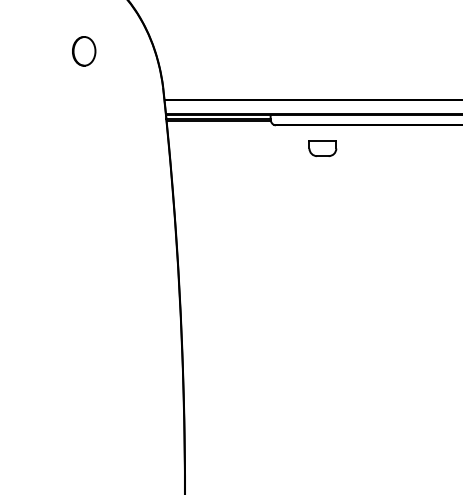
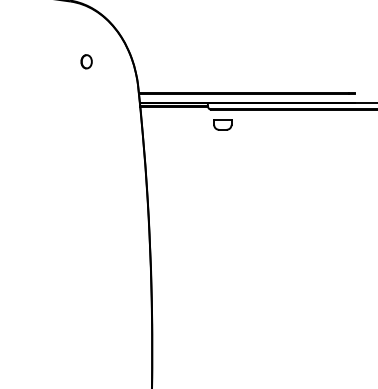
part: (83, 51) -> (86, 61), size x0.71
part: (322, 147) -> (222, 124), moved

